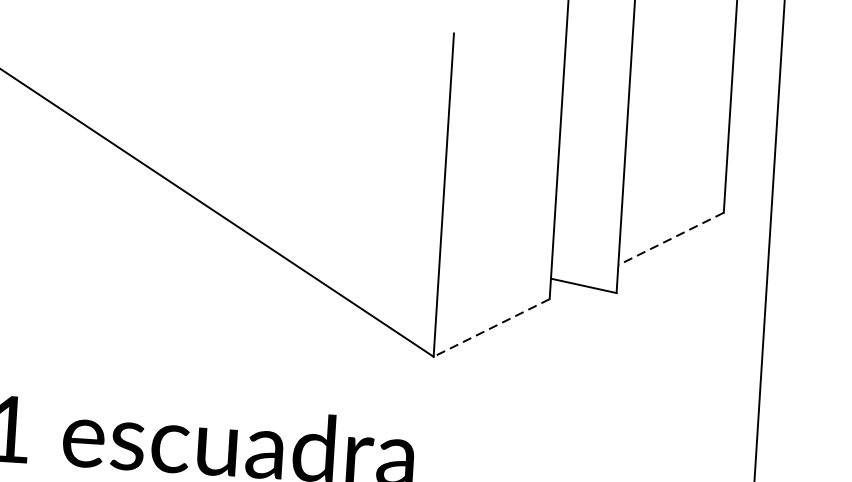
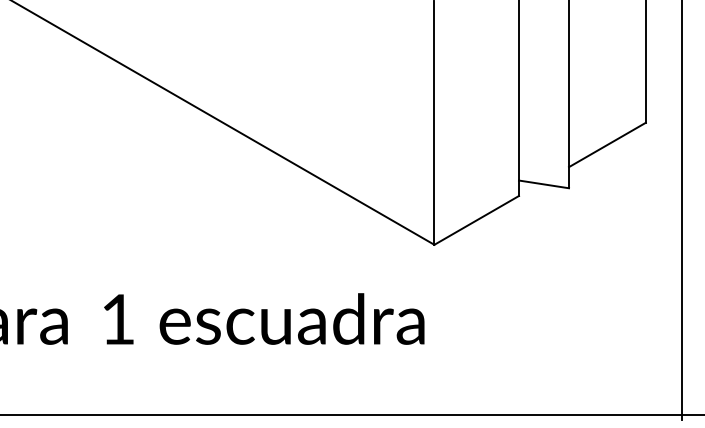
line: (671, 239) -> (607, 145), dashed -> solid
line: (491, 328) -> (476, 220), dashed -> solid

